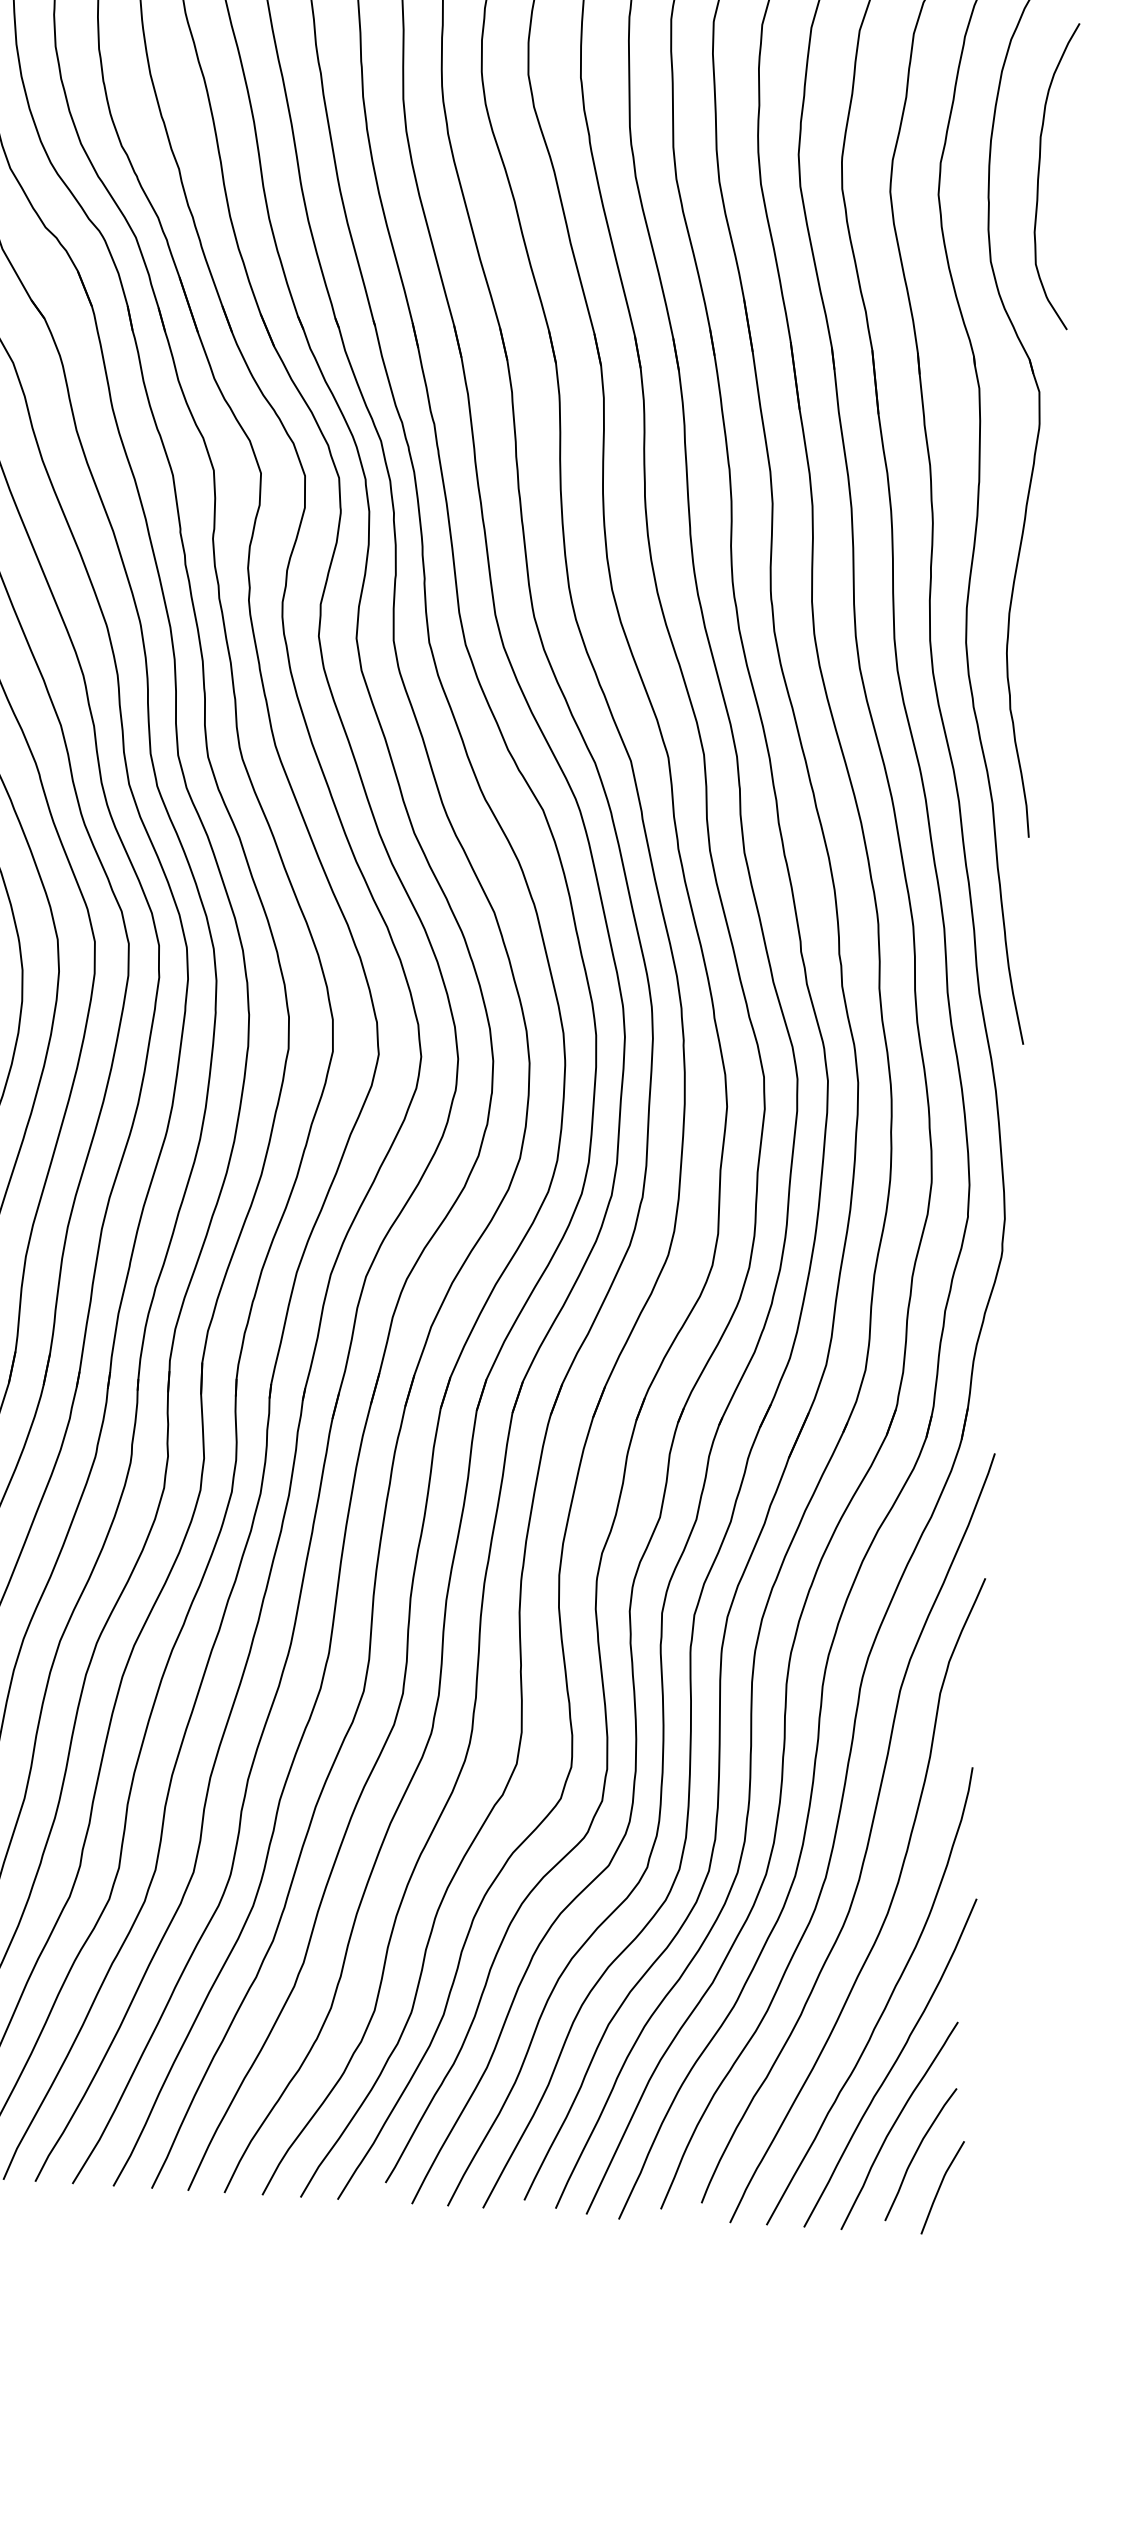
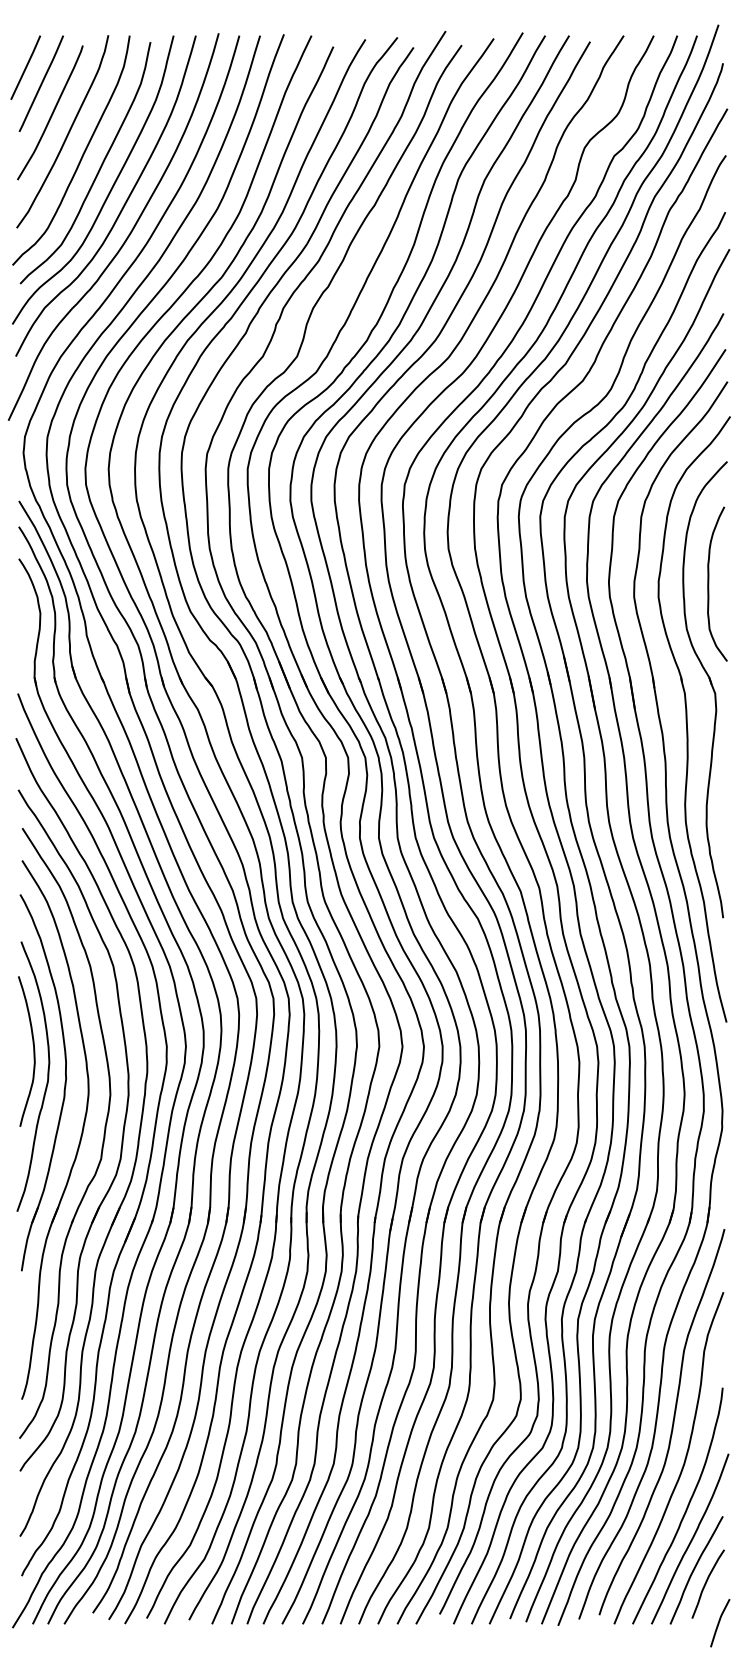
line: (941, 2188) -> (719, 1623), moved

